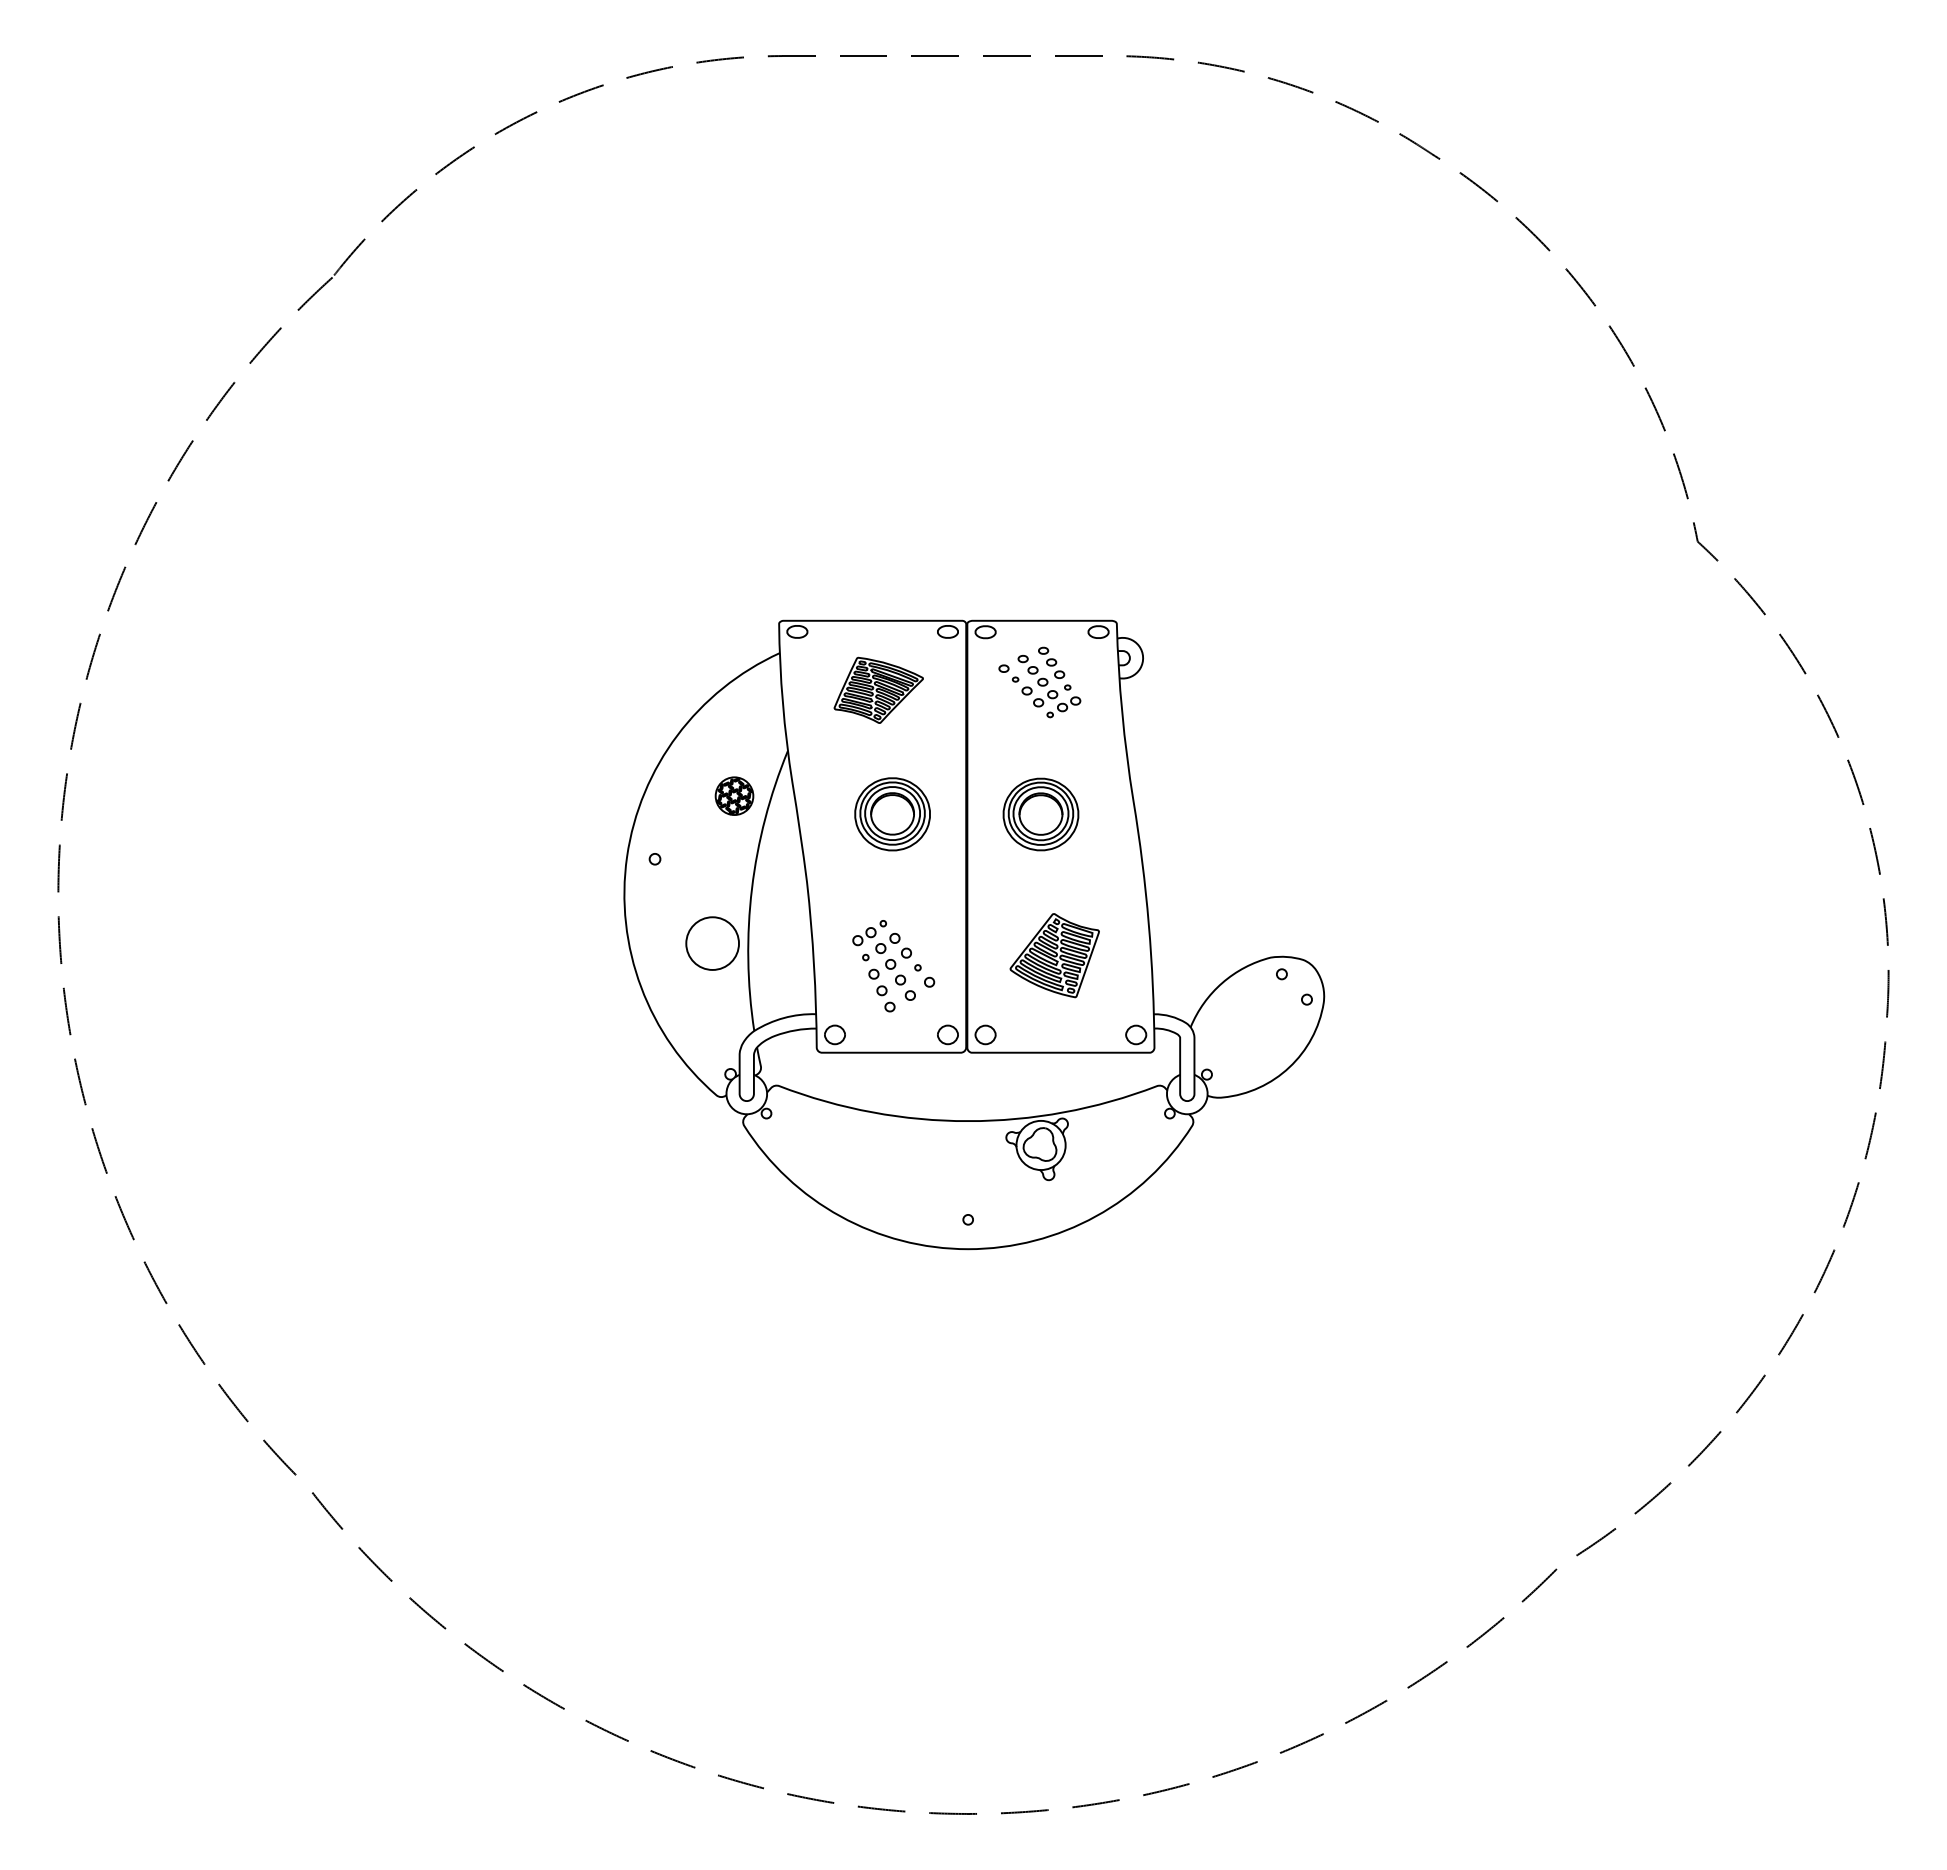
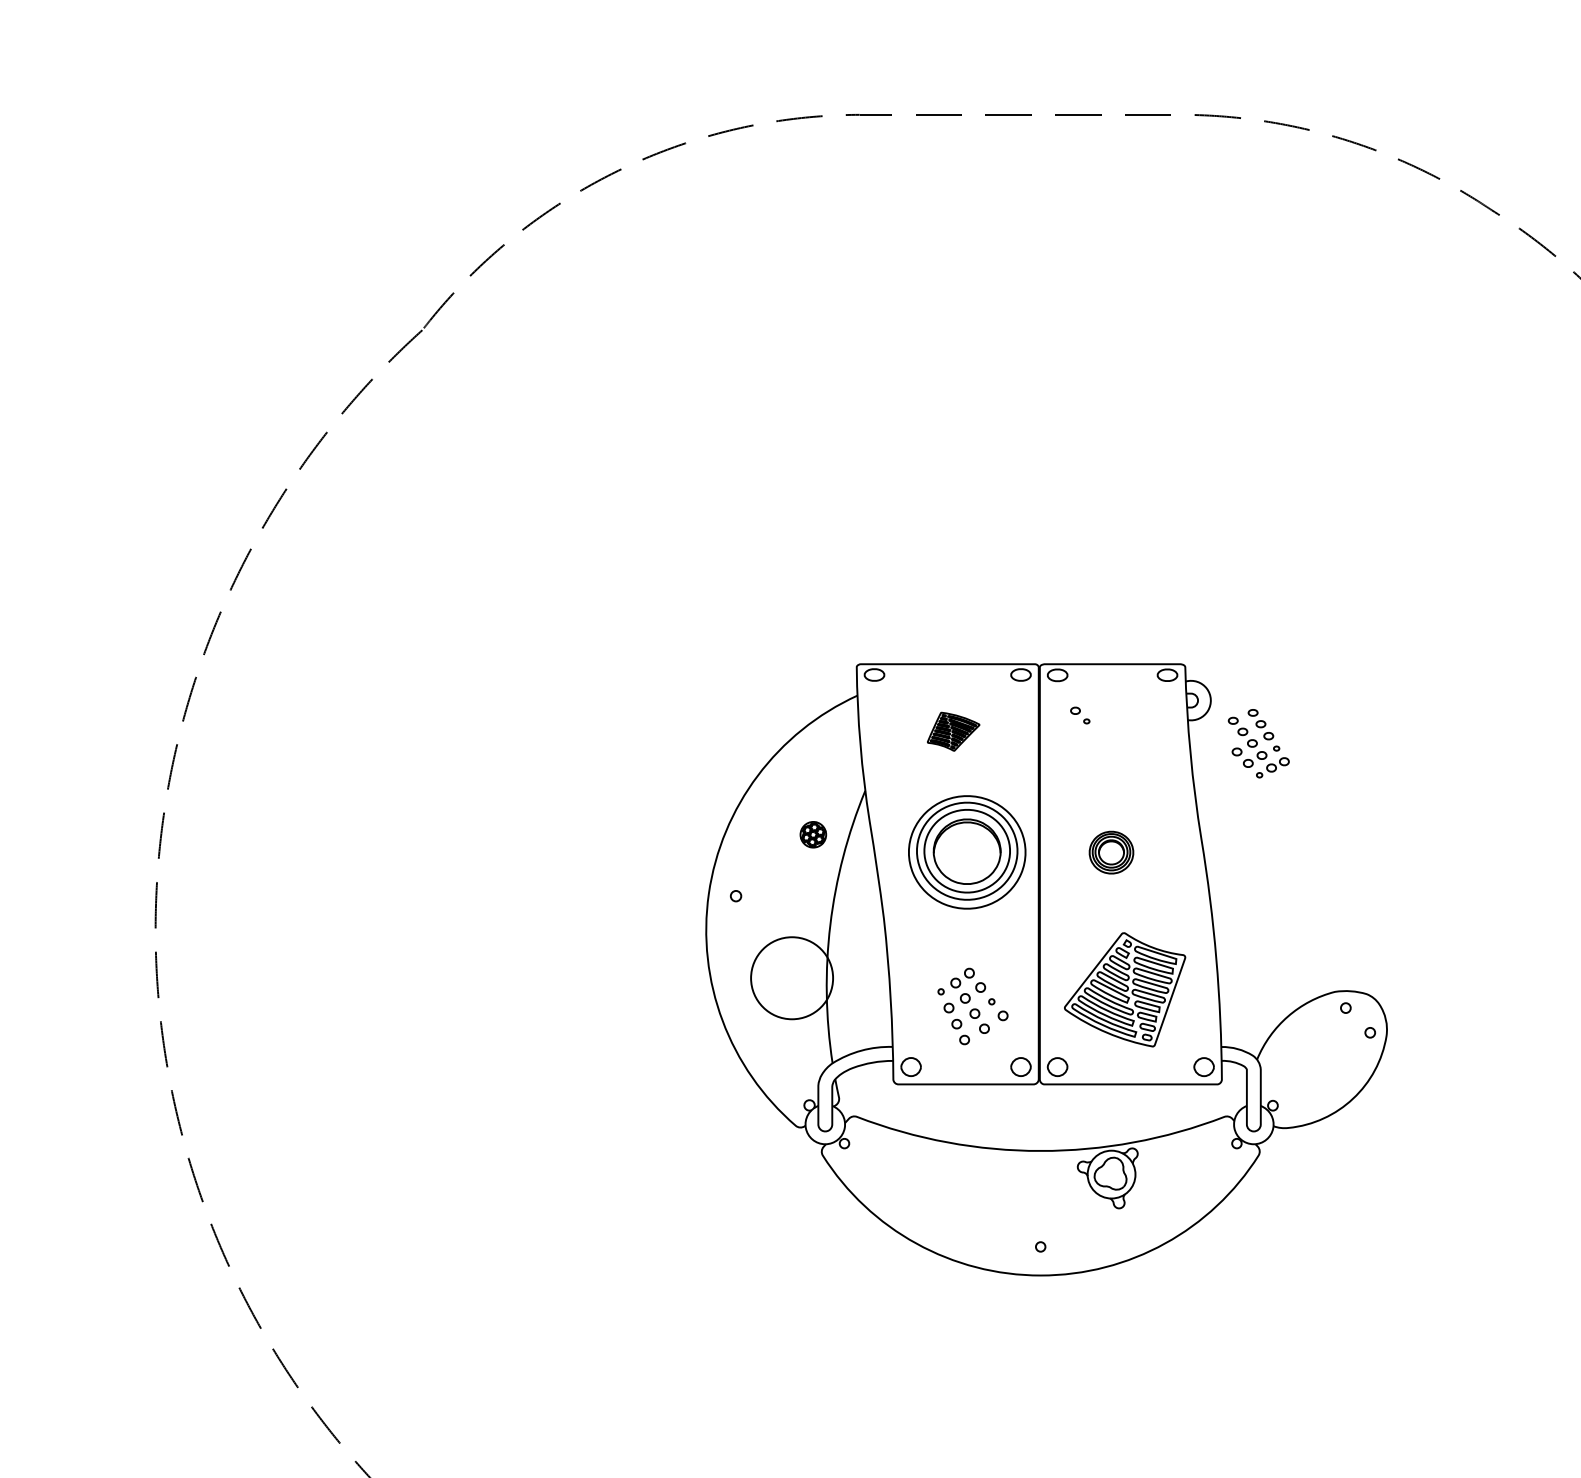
part: (1049, 682) -> (1258, 743), moved
part: (878, 689) -> (953, 731), size x0.6
part: (734, 795) -> (813, 834), size x0.7
part: (892, 814) -> (967, 852), size x1.6
part: (1040, 814) -> (1111, 852), size x0.6
part: (869, 933) -> (944, 968), removed
circle: (712, 943) -> (791, 978), size x1.6
part: (1054, 955) -> (1124, 989), size x1.4

